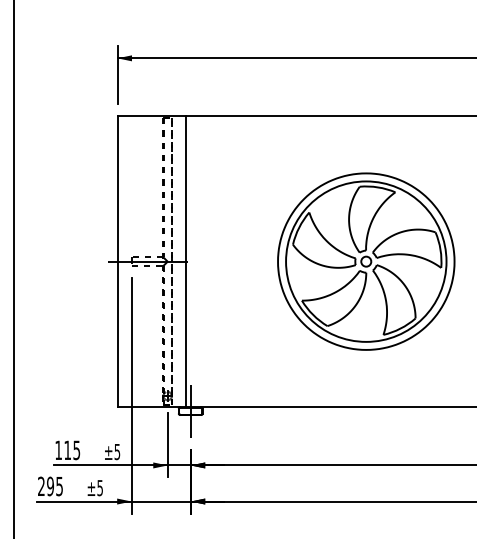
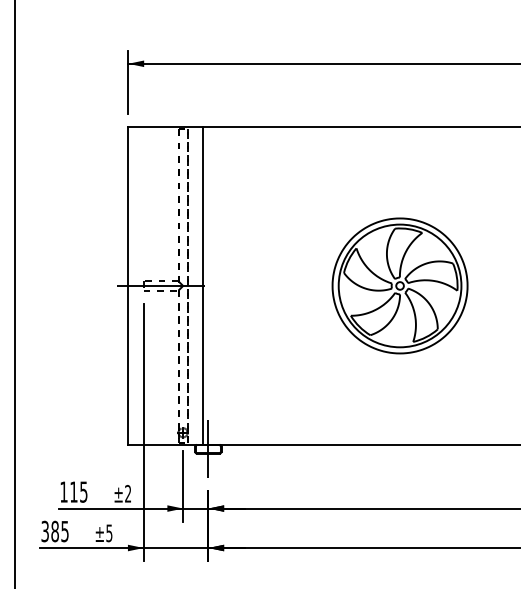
part: (365, 261) -> (399, 285), size x0.7
text: (117, 451) -> (128, 493), ±5 -> ±2
text: (45, 486) -> (49, 531), 295 -> 385

